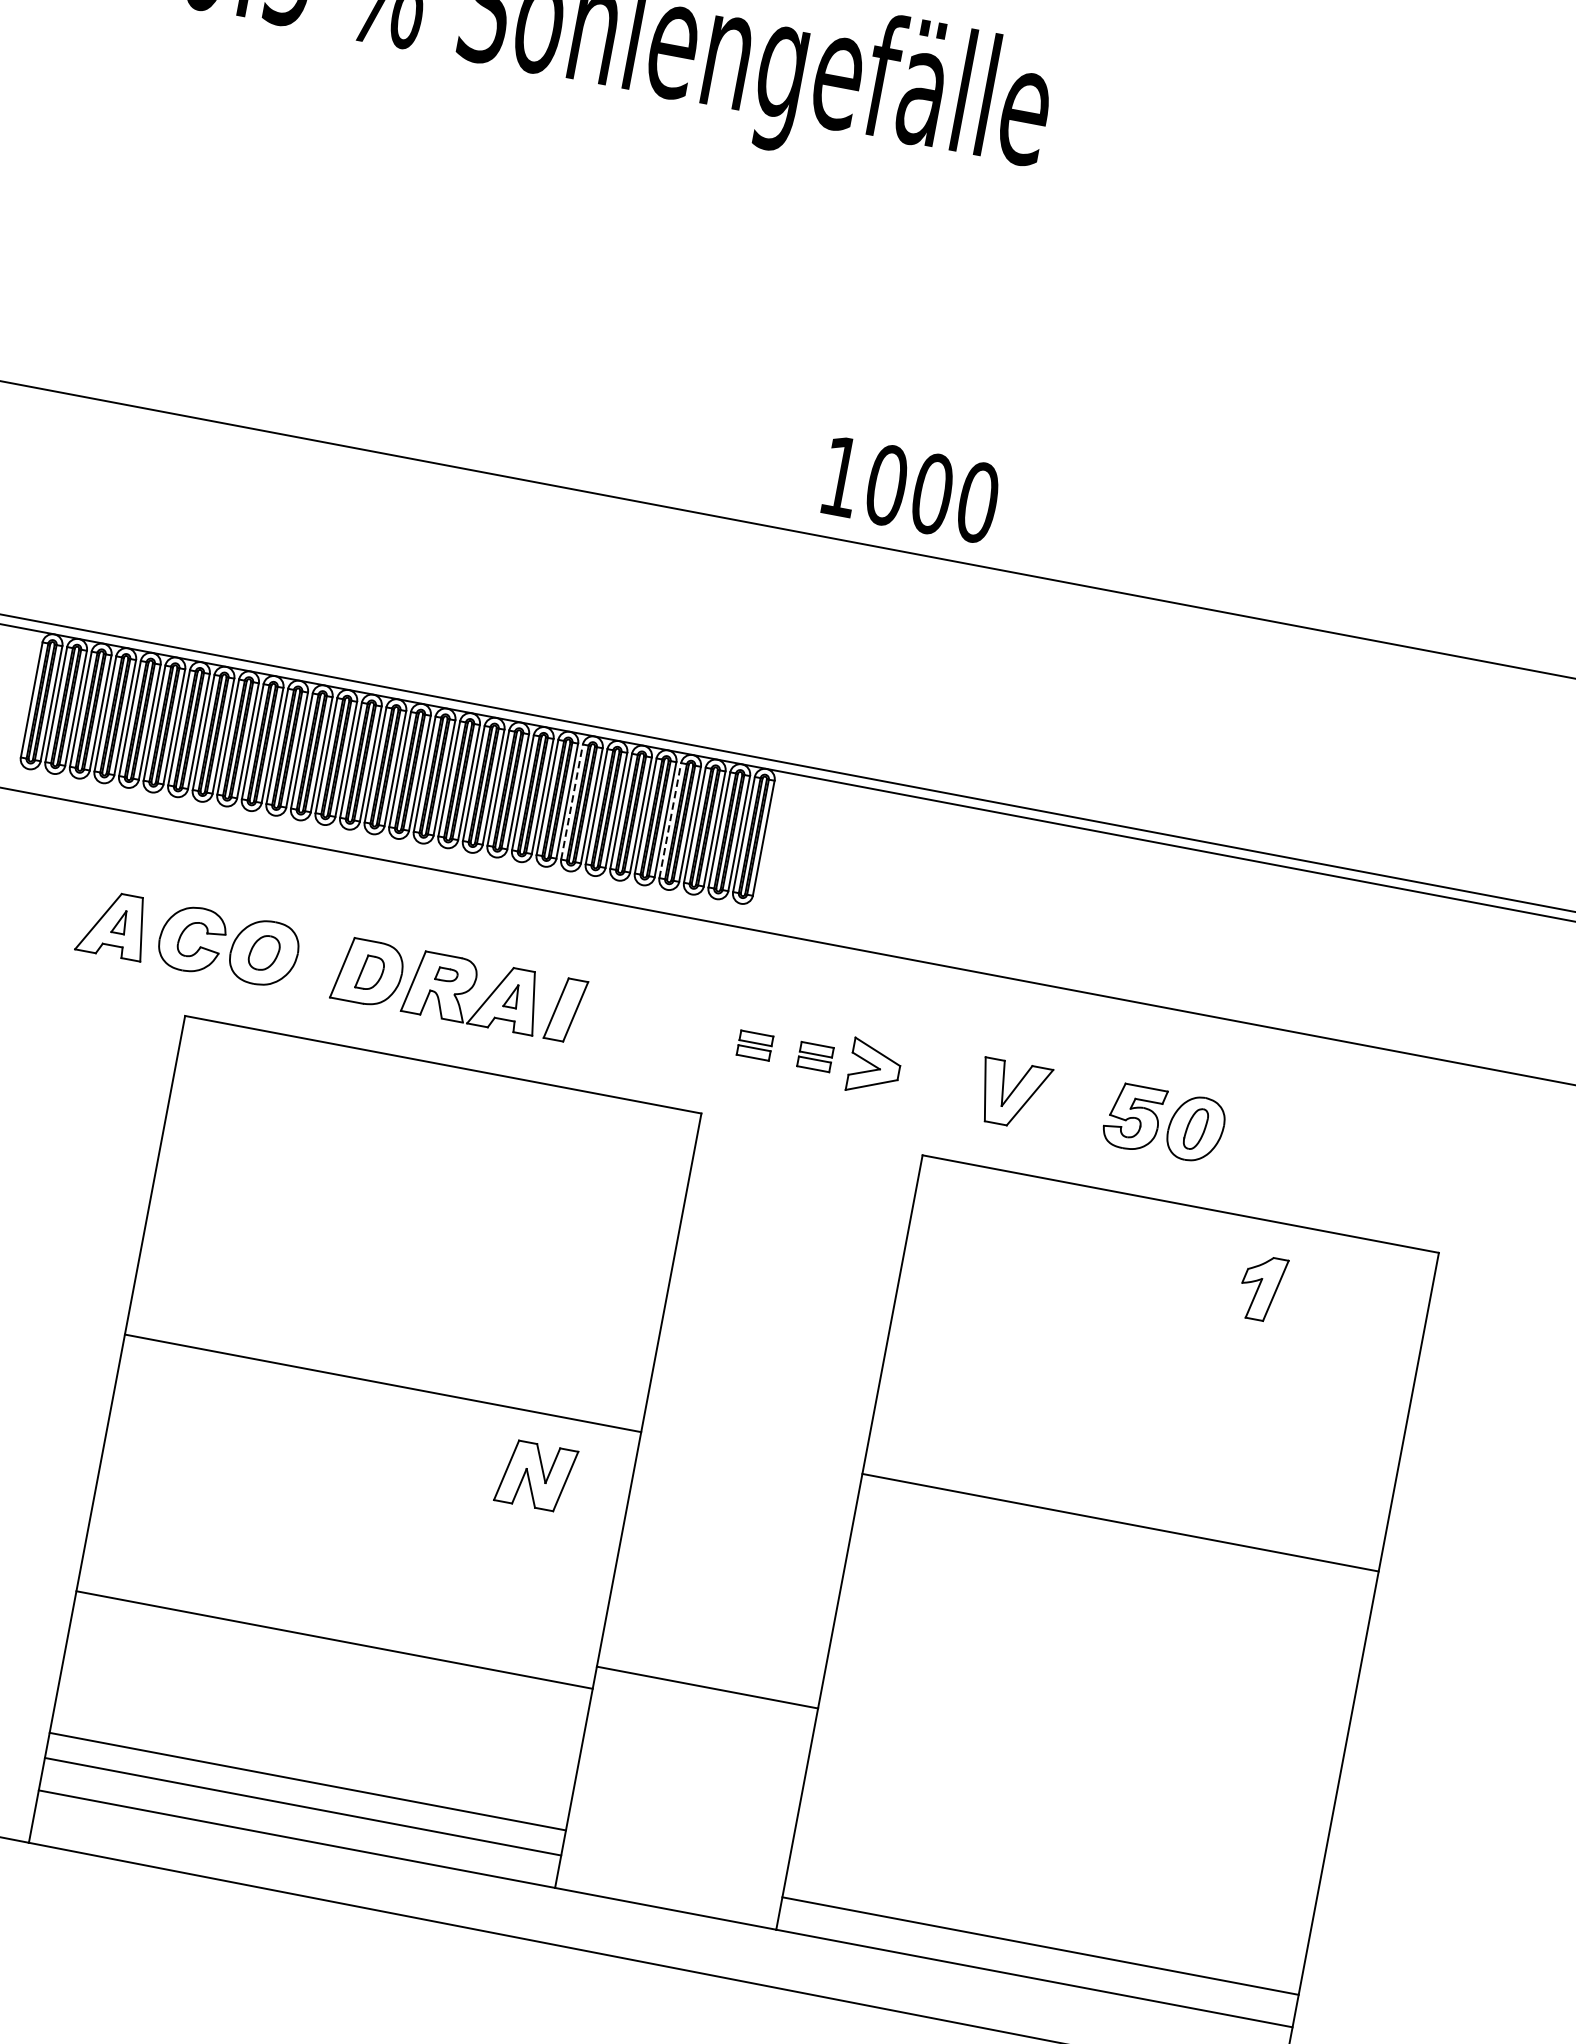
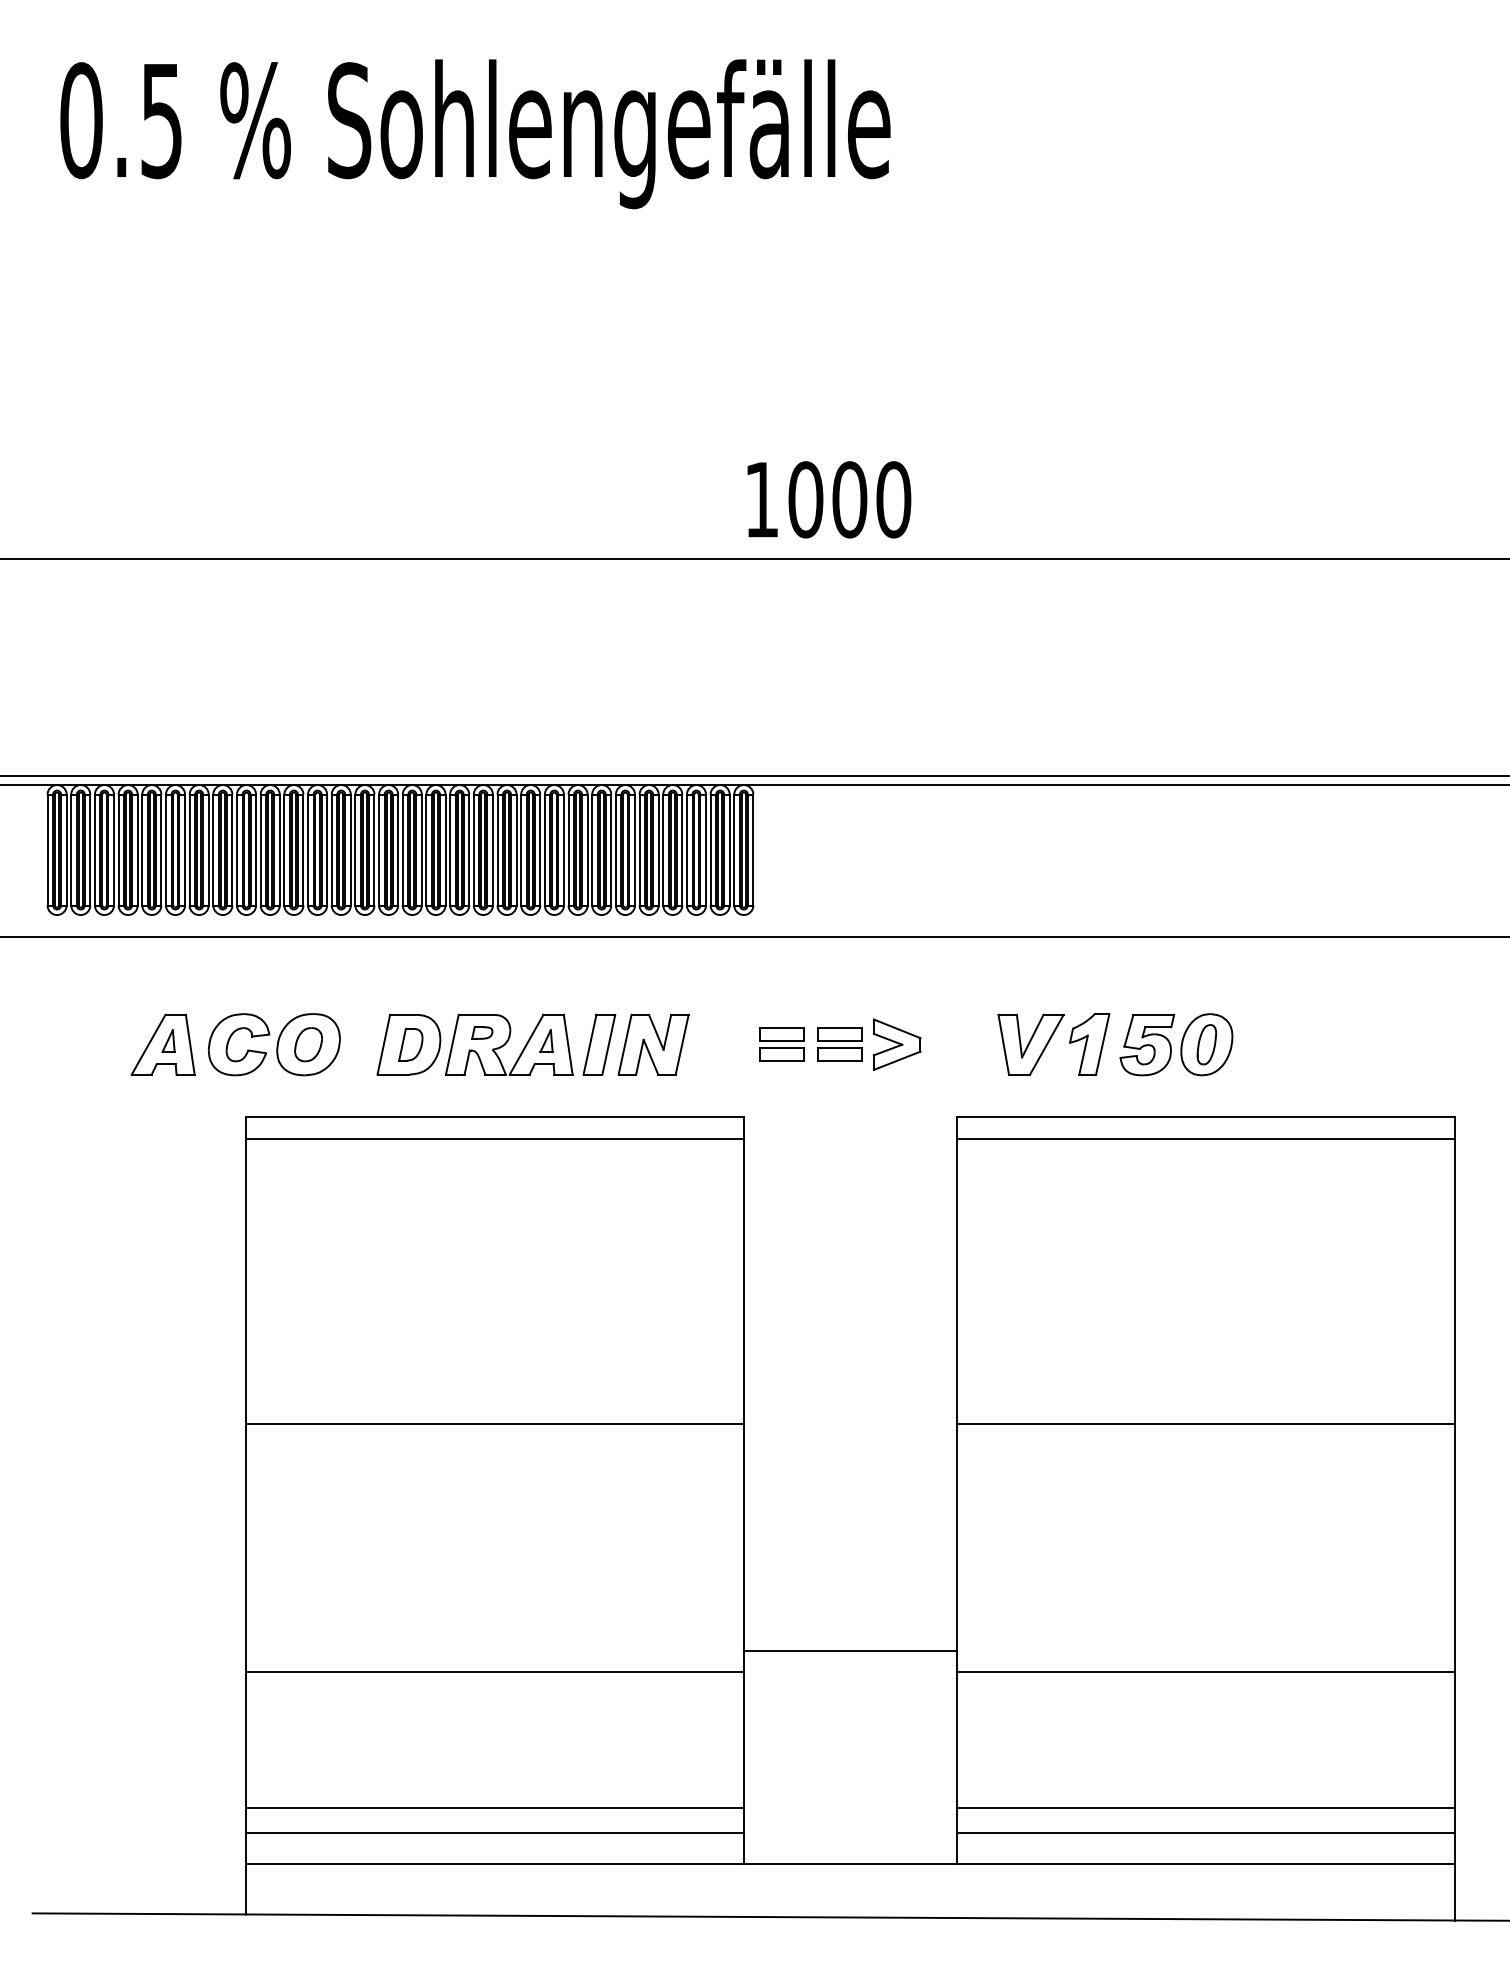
line: (572, 801) -> (568, 849), dashed -> solid
line: (670, 820) -> (663, 849), dashed -> solid
part: (754, 1045) -> (781, 1044), size x1.43
part: (814, 1056) -> (839, 1044), size x1.43
line: (438, 1086) -> (494, 1138), added
line: (1176, 1226) -> (1205, 1138), added
part: (1262, 1288) -> (1089, 1044), moved
part: (536, 1475) -> (653, 1044), moved
line: (1071, 1778) -> (1205, 1671), added
line: (1044, 1920) -> (1205, 1808), added

